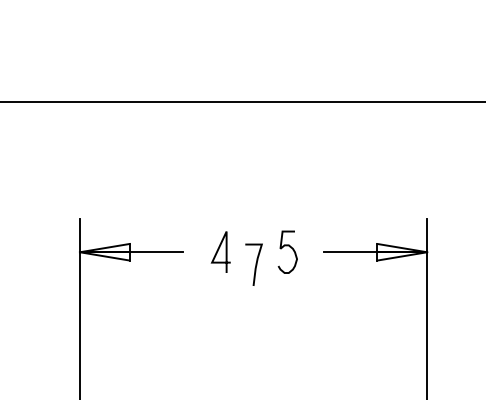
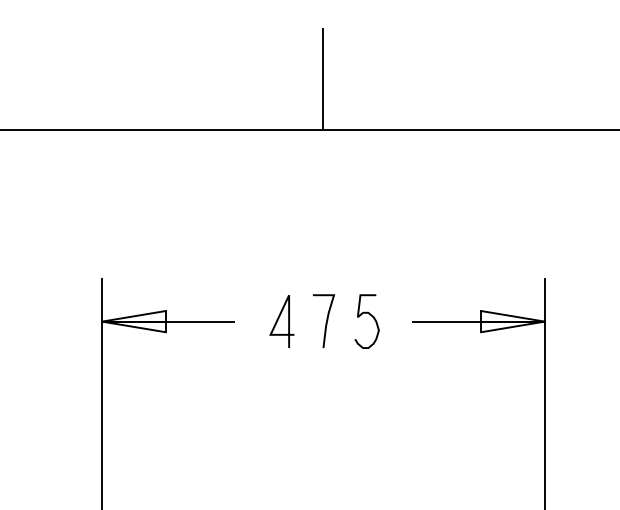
line: (252, 62) -> (322, 79), added
curve: (255, 264) -> (325, 320), moved

